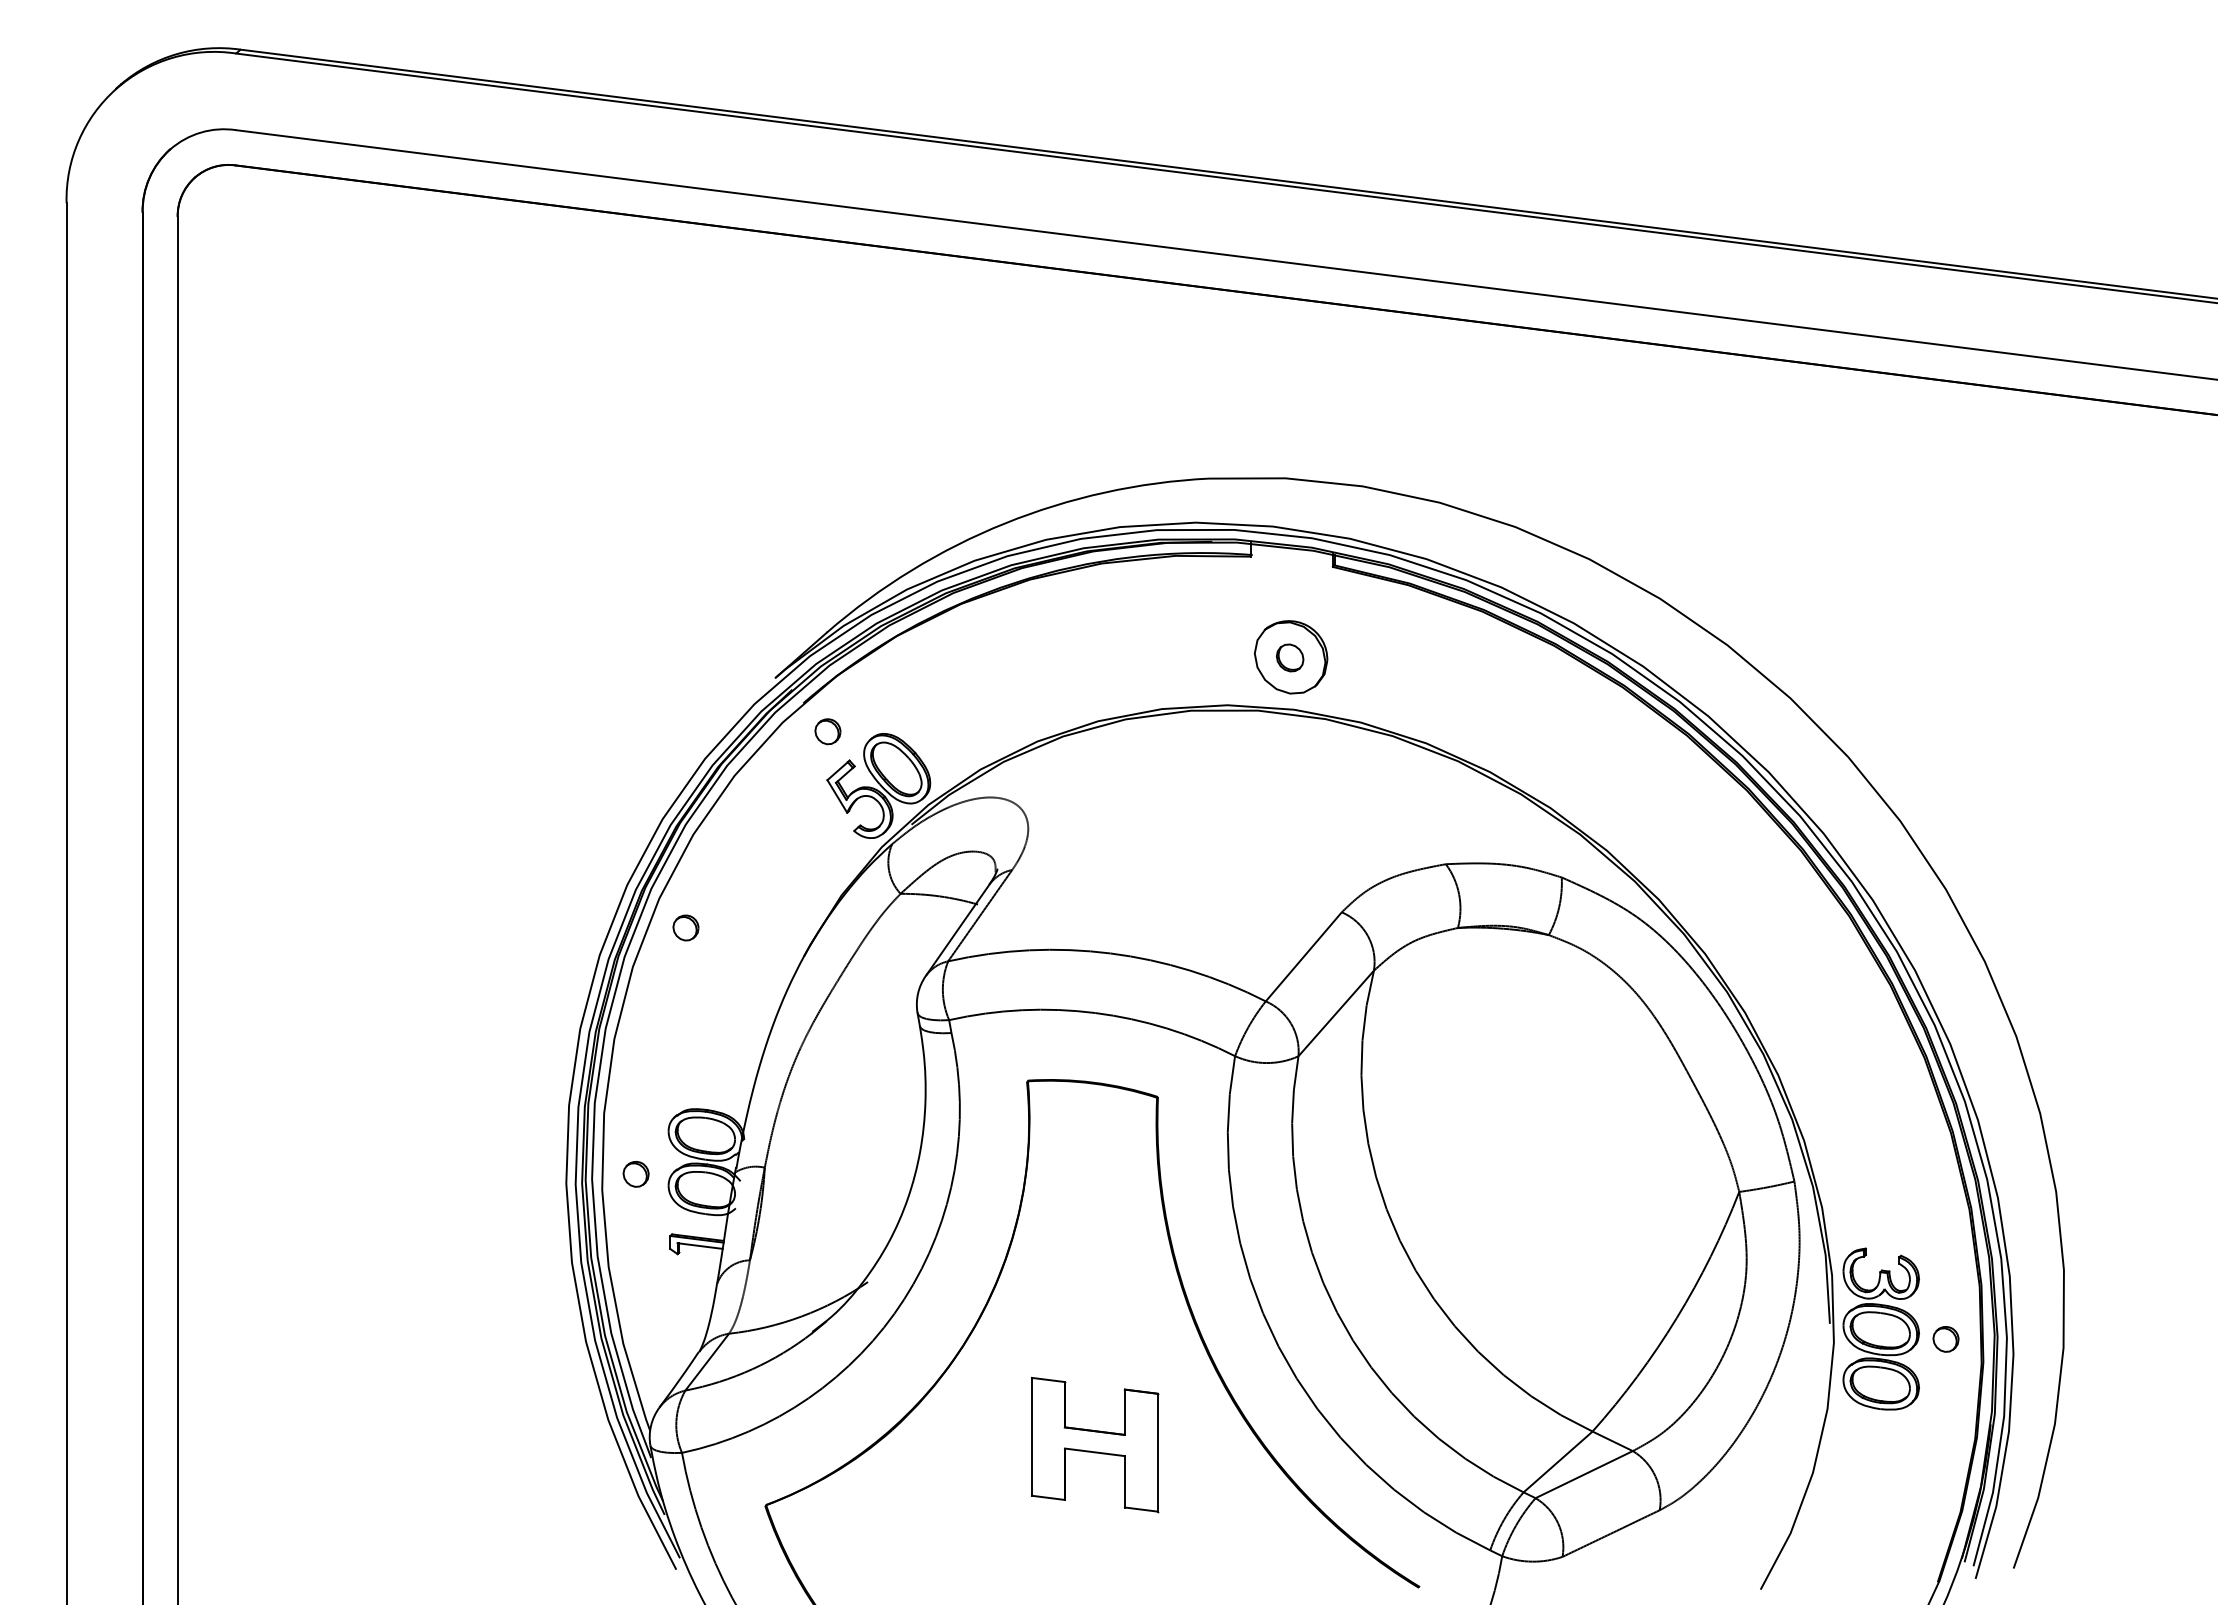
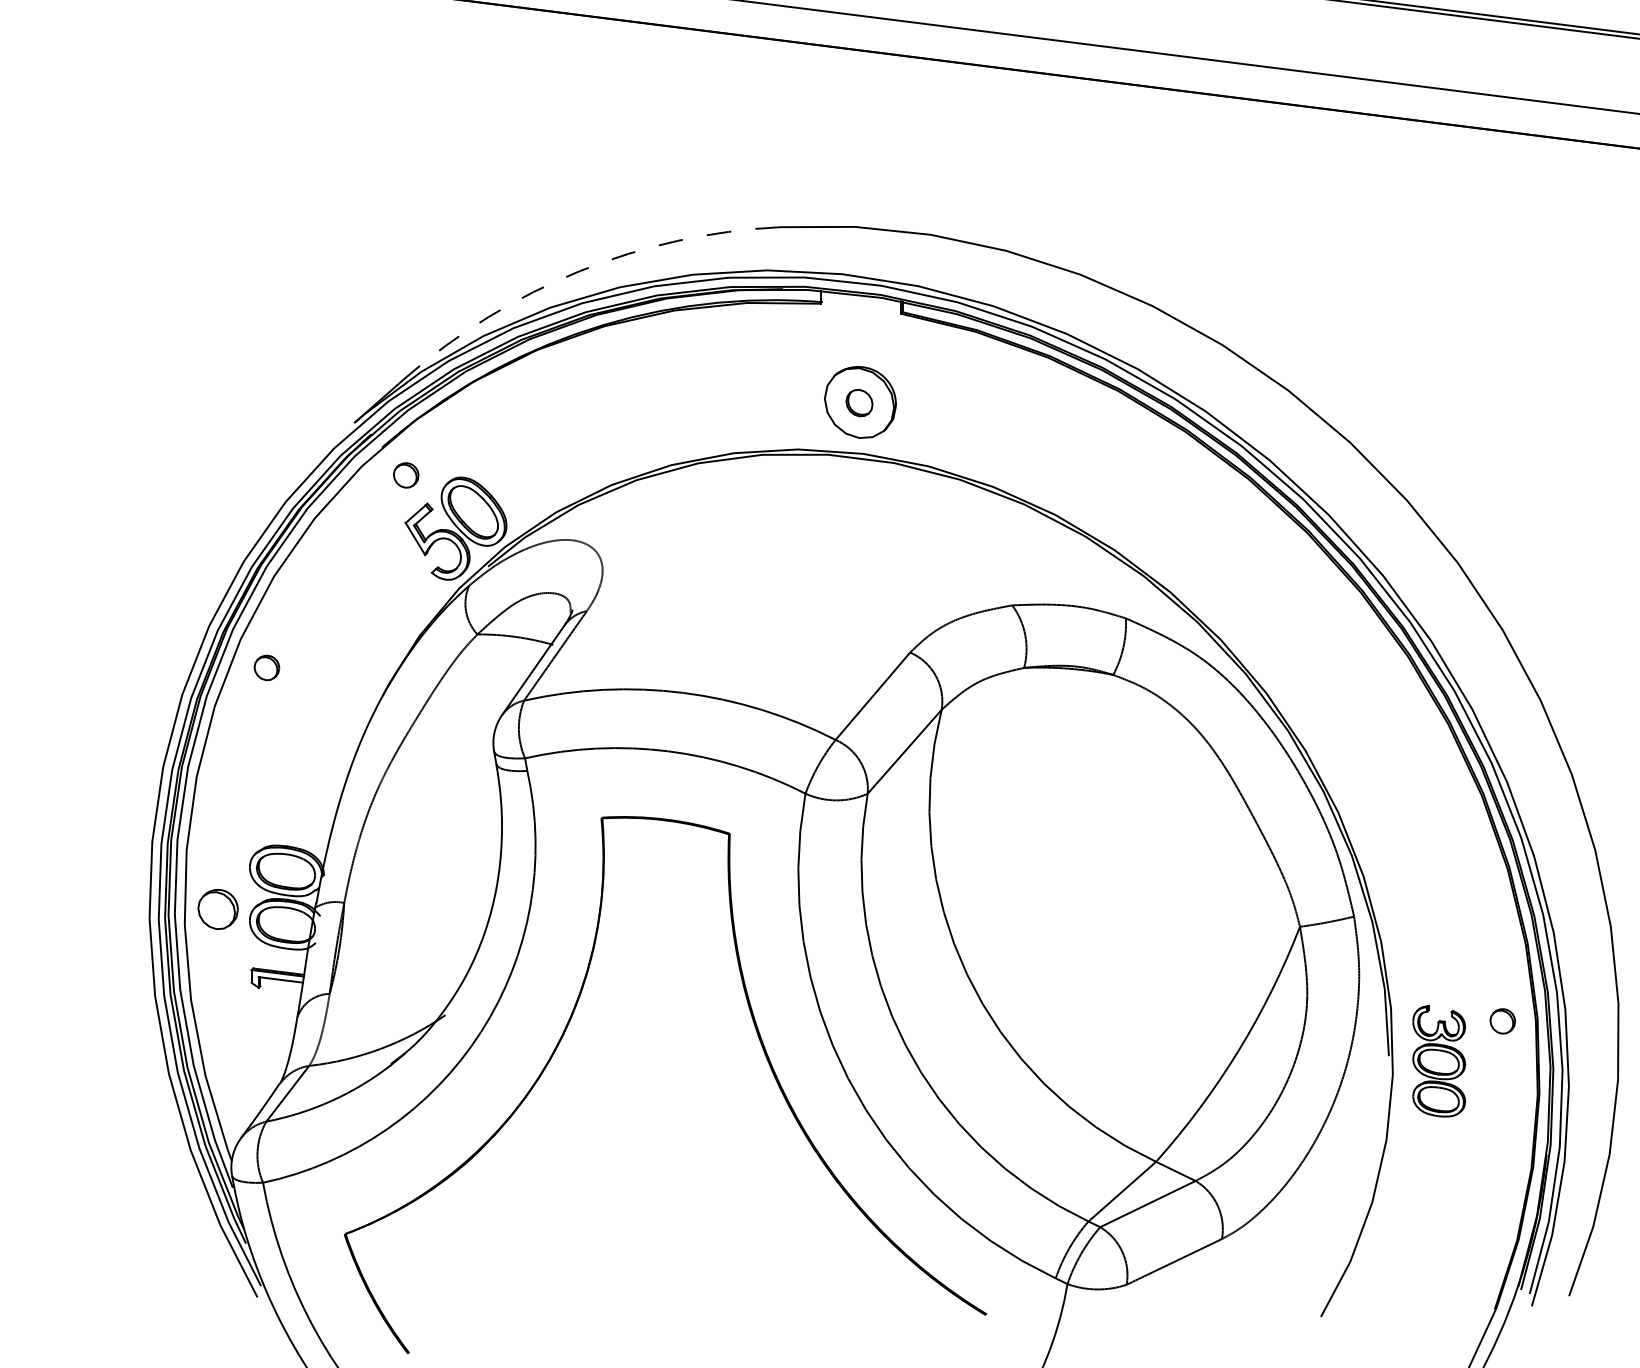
arc: (1005, 523) -> (580, 271), solid -> dashed
part: (635, 1174) -> (217, 909), size x1.6
part: (1880, 1328) -> (1438, 1060), size x0.7
part: (1945, 1339) -> (1502, 1021), moved
part: (1095, 1445) -> (668, 1175), removed

